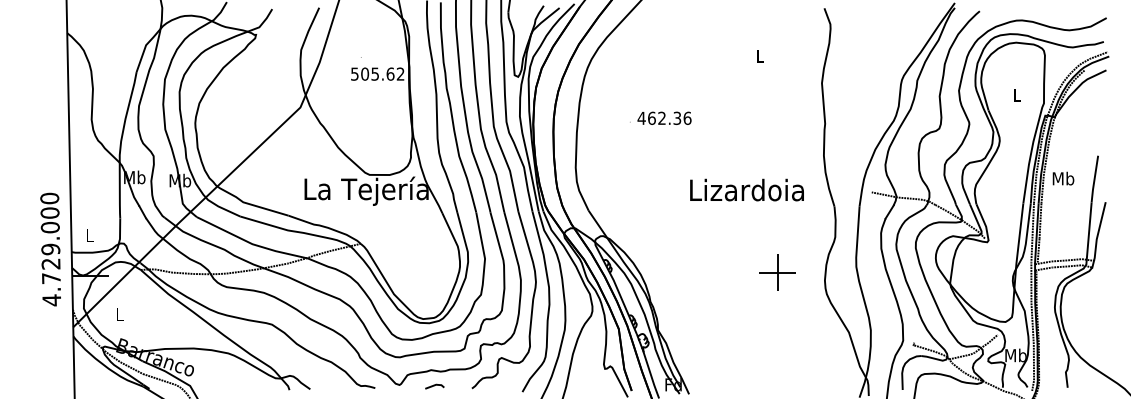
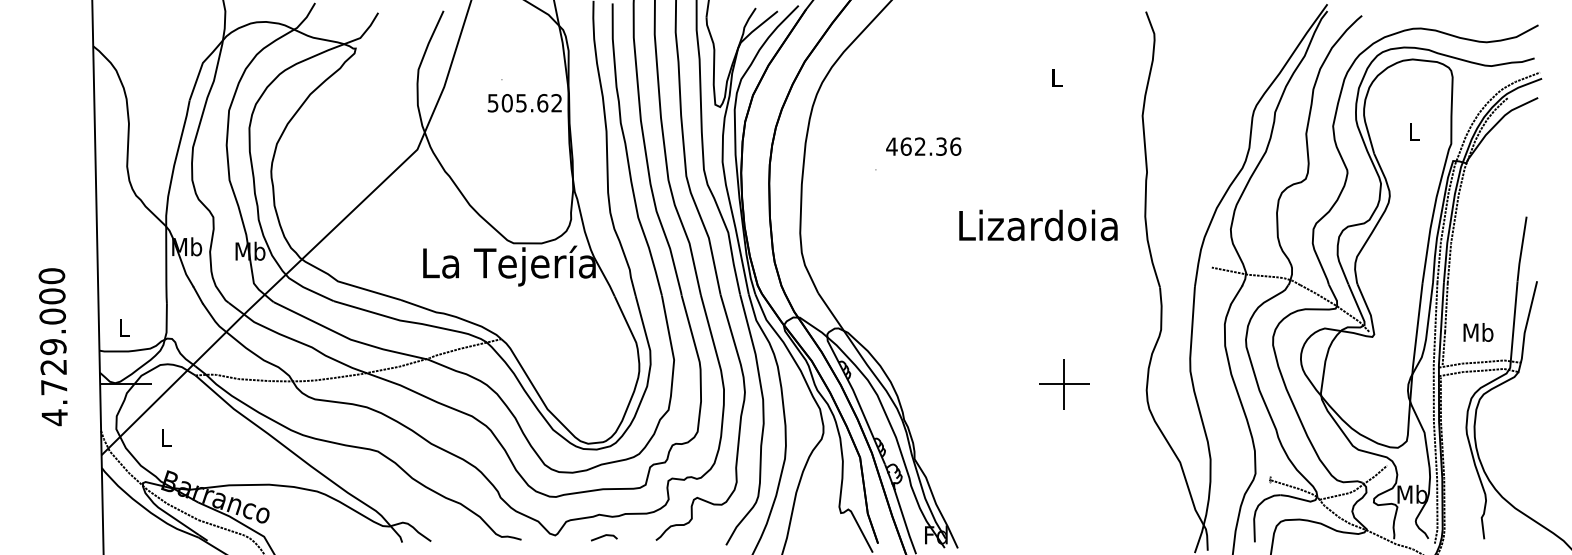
text: (664, 118) -> (923, 146), moved
text: (1063, 178) -> (1478, 332), moved
text: (747, 190) -> (1038, 225), moved
text: (50, 249) -> (52, 347), moved
part: (778, 272) -> (1064, 384), moved

